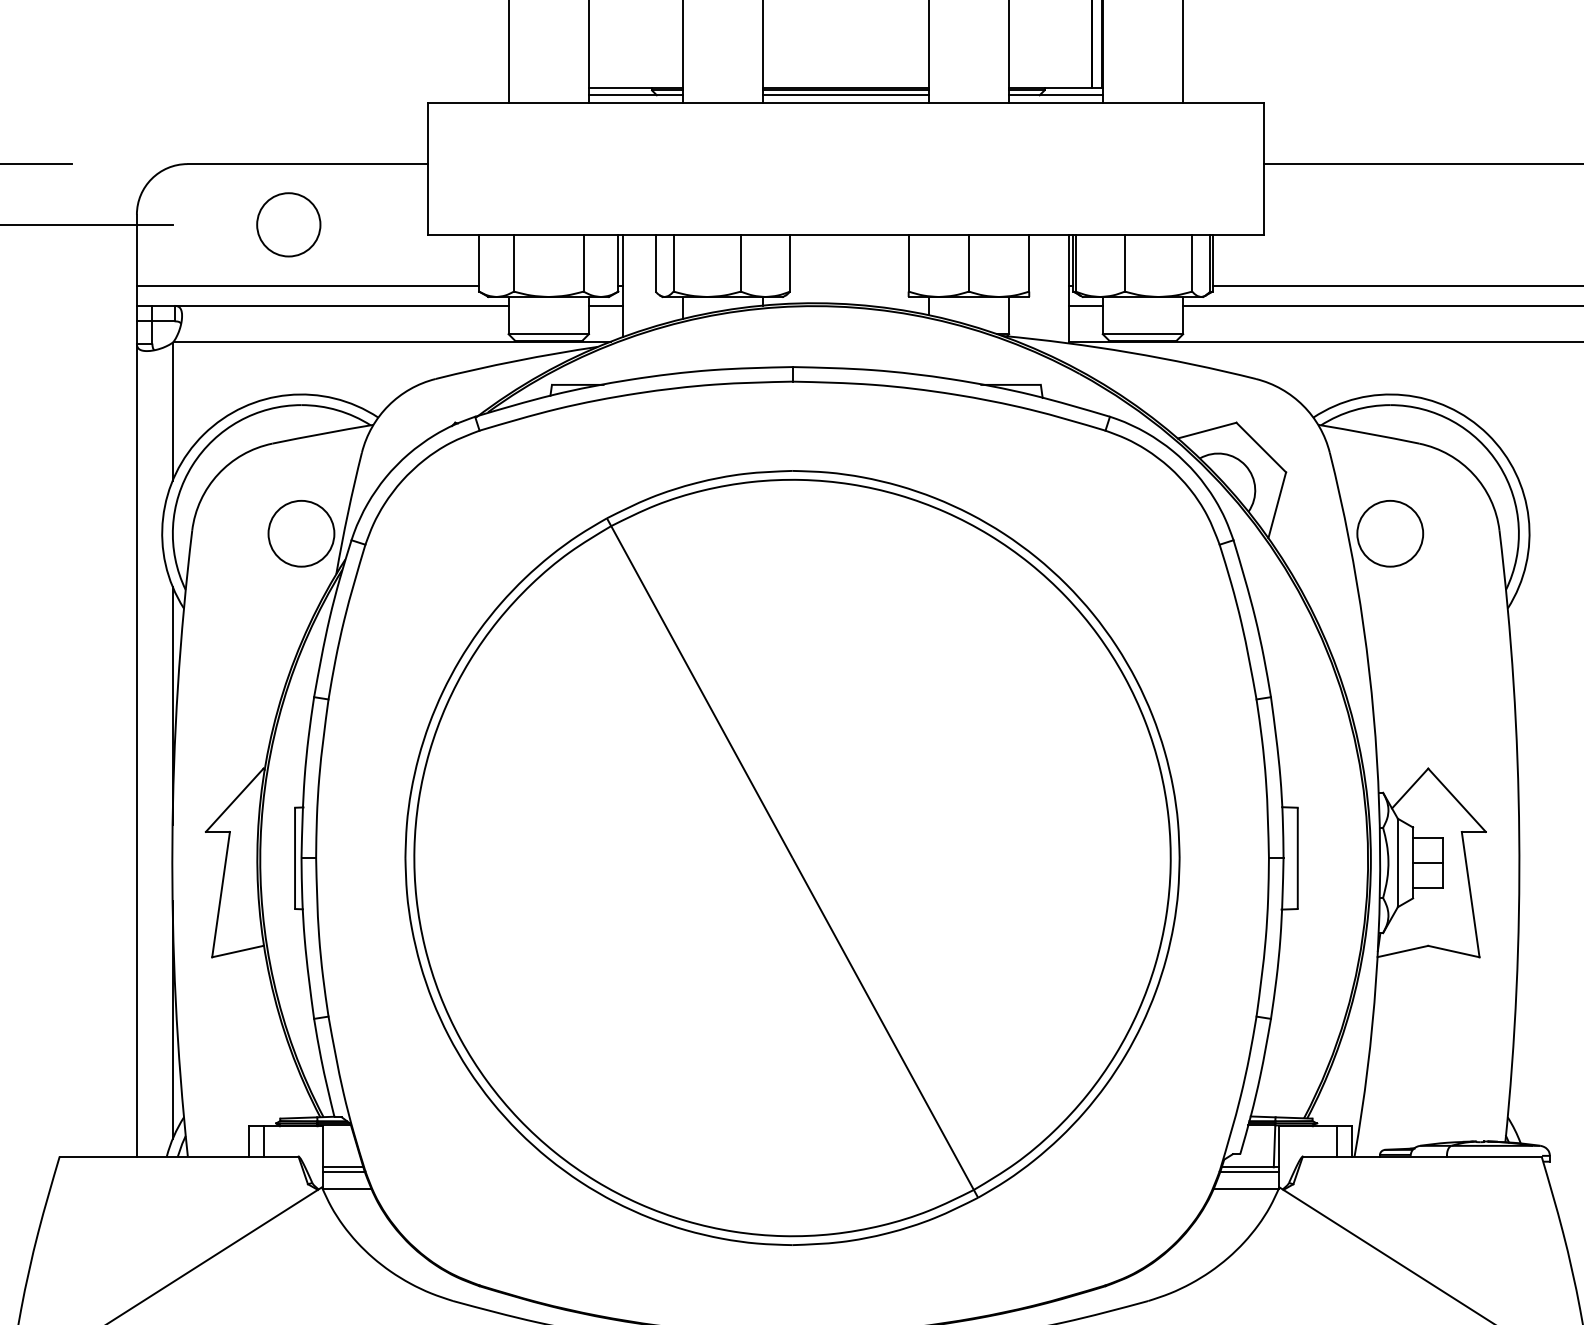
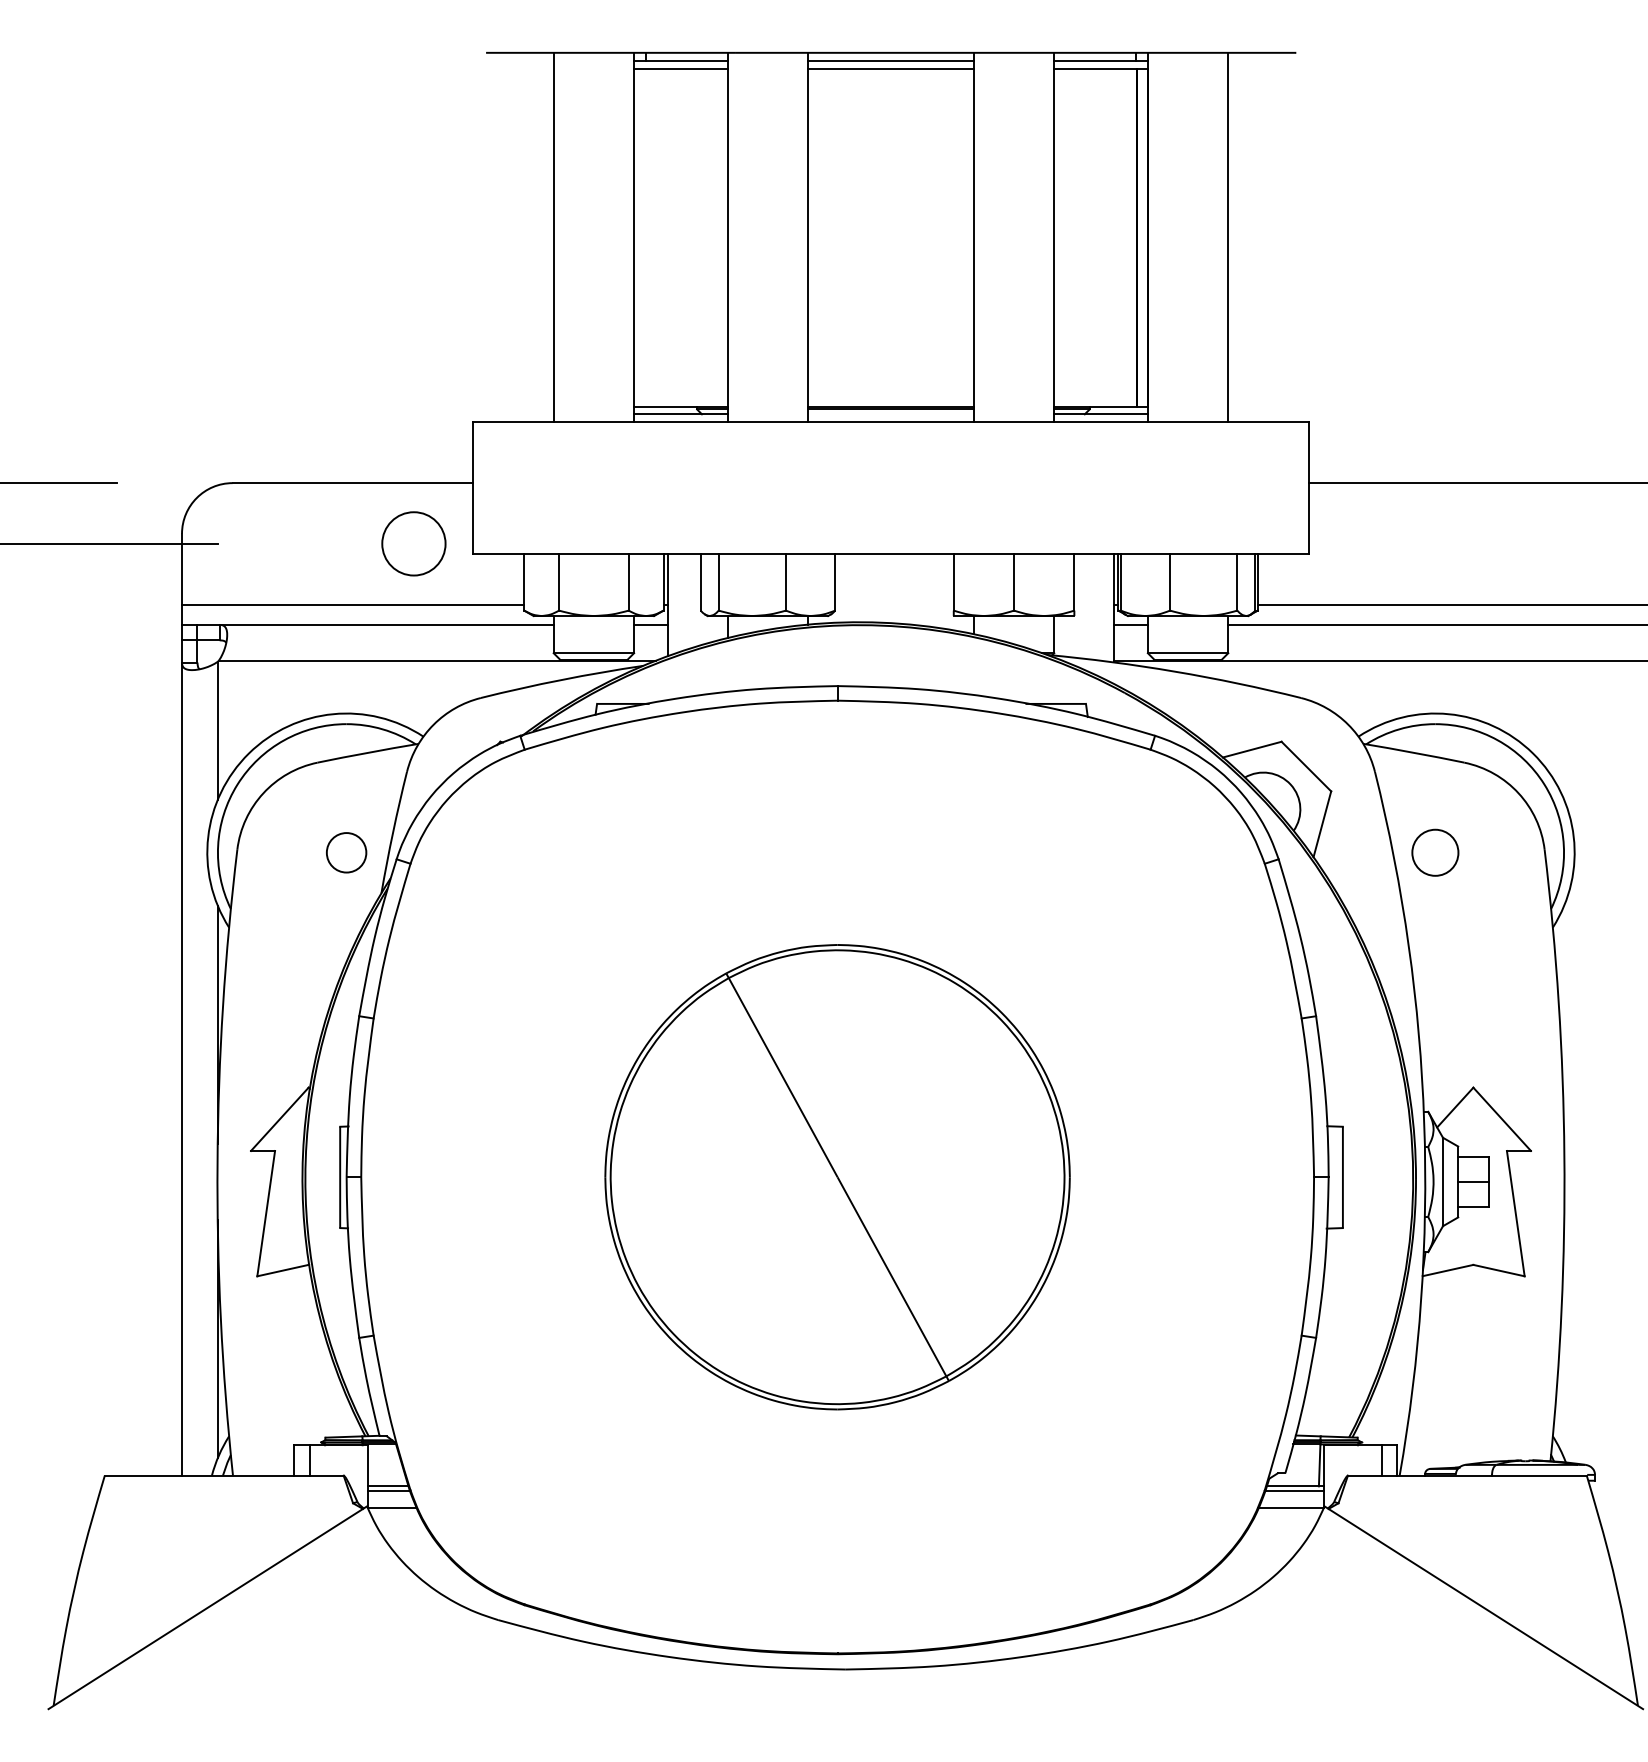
line: (845, 95) -> (890, 414), removed
circle: (288, 224) -> (413, 543), moved
circle: (301, 533) -> (346, 852), size x0.6
circle: (1390, 533) -> (1435, 852), size x0.7
part: (792, 858) -> (837, 1177), size x0.6

